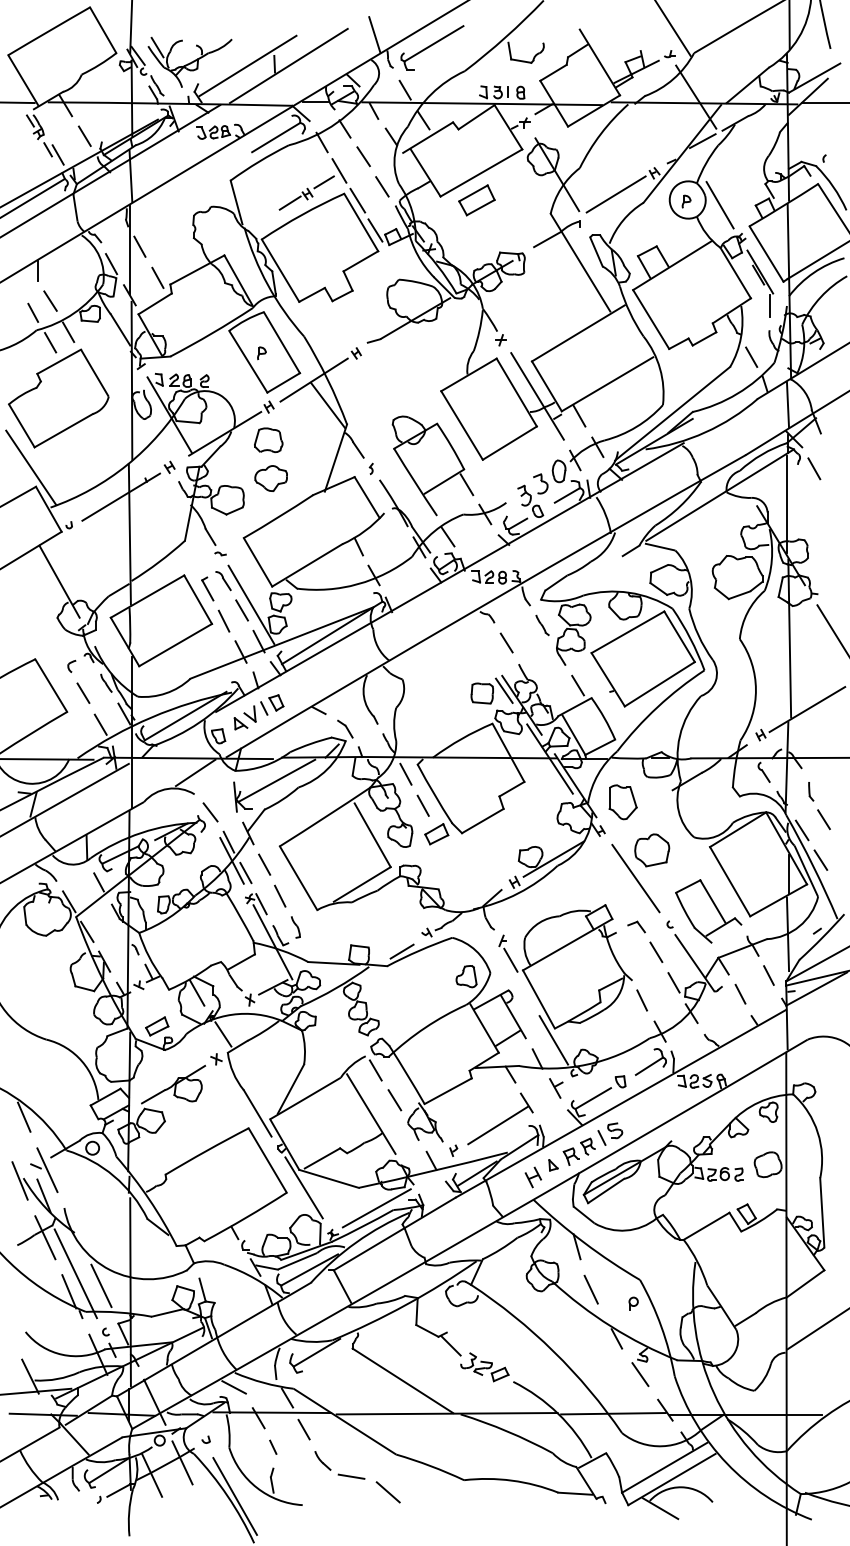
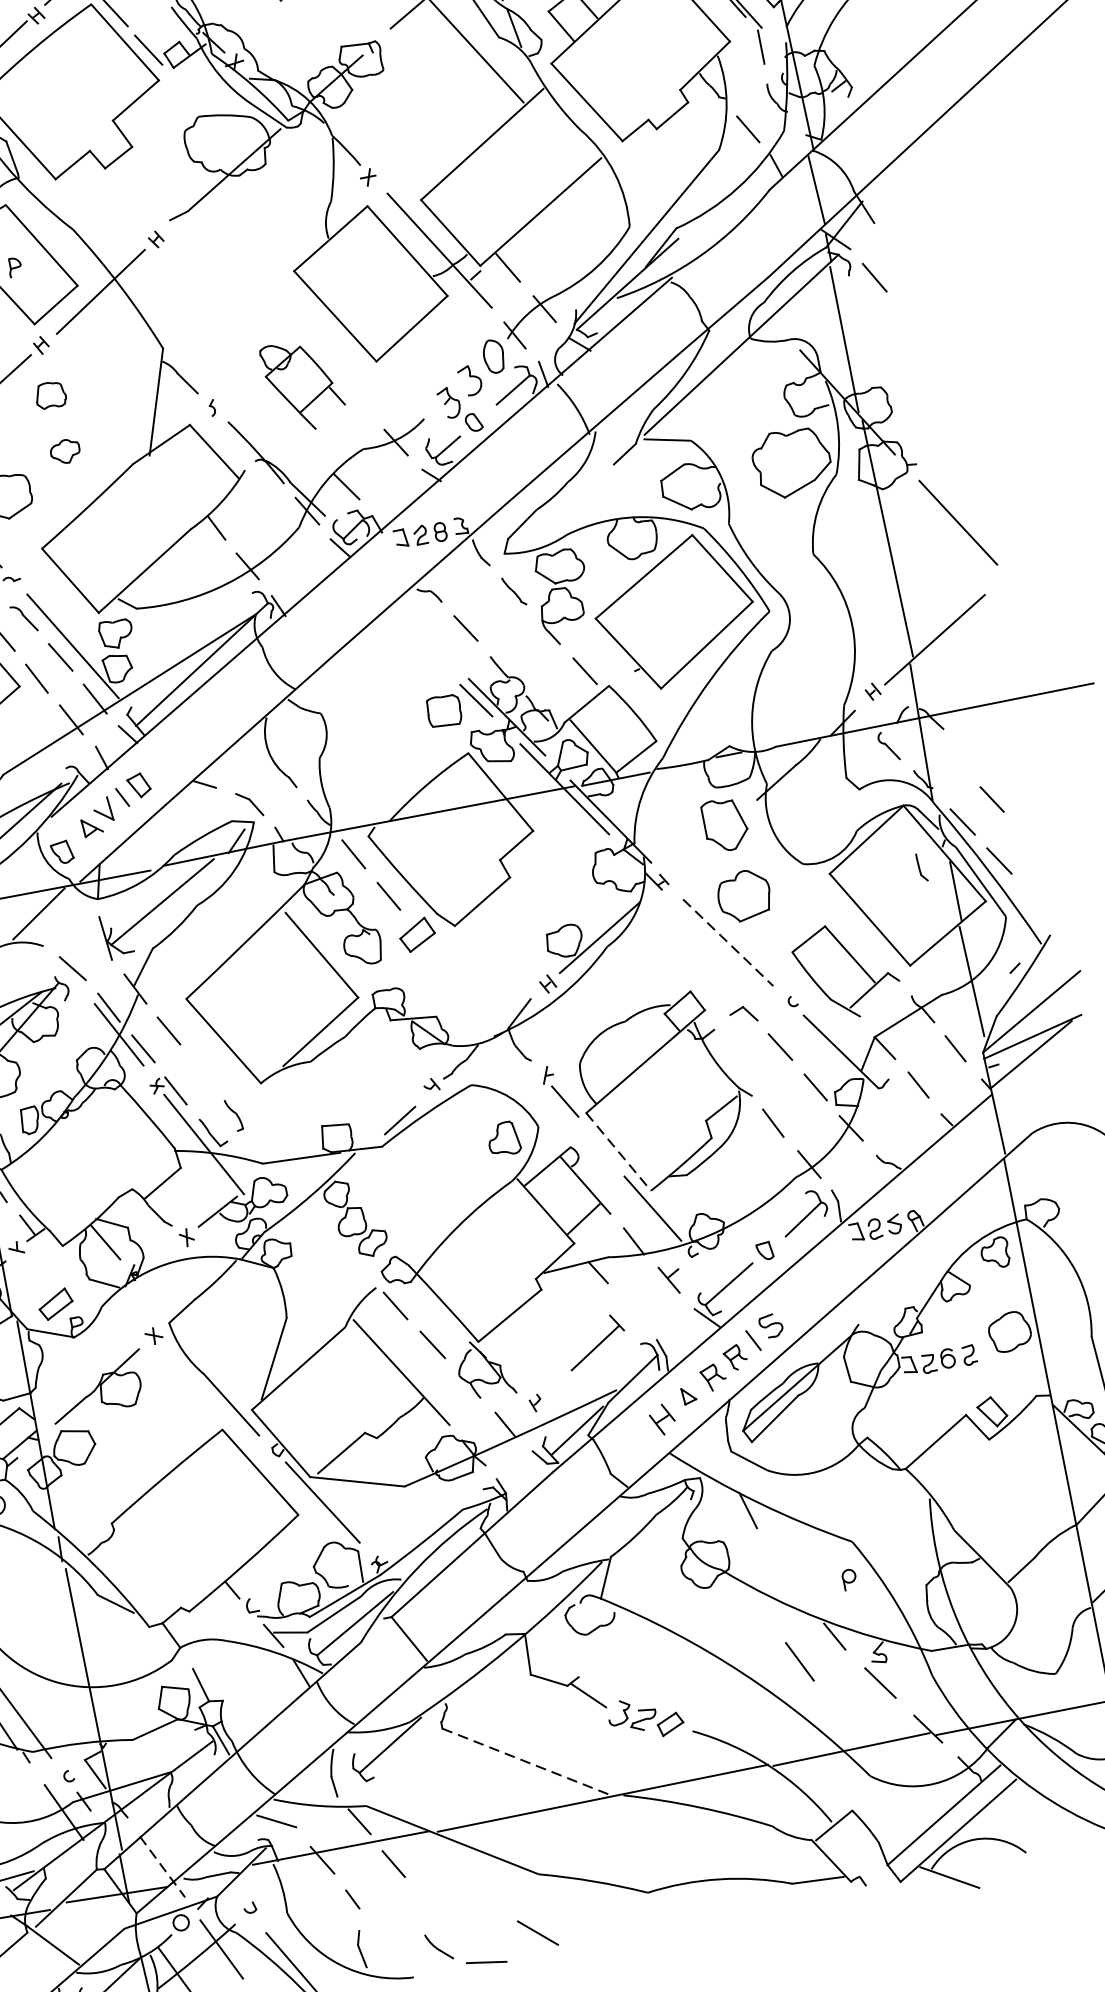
line: (327, 404) -> (127, 324), removed
part: (268, 440) -> (50, 395), size x0.7
part: (432, 465) -> (302, 384), size x0.6
part: (270, 478) -> (64, 451), size x0.6
part: (811, 791) -> (922, 867), moved
part: (622, 802) -> (724, 825), moved
line: (636, 878) -> (729, 942), solid -> dashed
line: (280, 895) -> (201, 1072), removed
line: (539, 999) -> (619, 1151), solid -> dashed
line: (223, 1034) -> (157, 1296), removed
part: (500, 1118) -> (596, 1341), size x0.6
line: (376, 1208) -> (437, 1512), removed
line: (101, 1285) -> (48, 1707), removed
line: (590, 1289) -> (798, 1661), moved
line: (402, 1380) -> (526, 1761), solid -> dashed
line: (154, 1402) -> (162, 1867), solid -> dashed
part: (339, 1473) -> (467, 1961), moved

